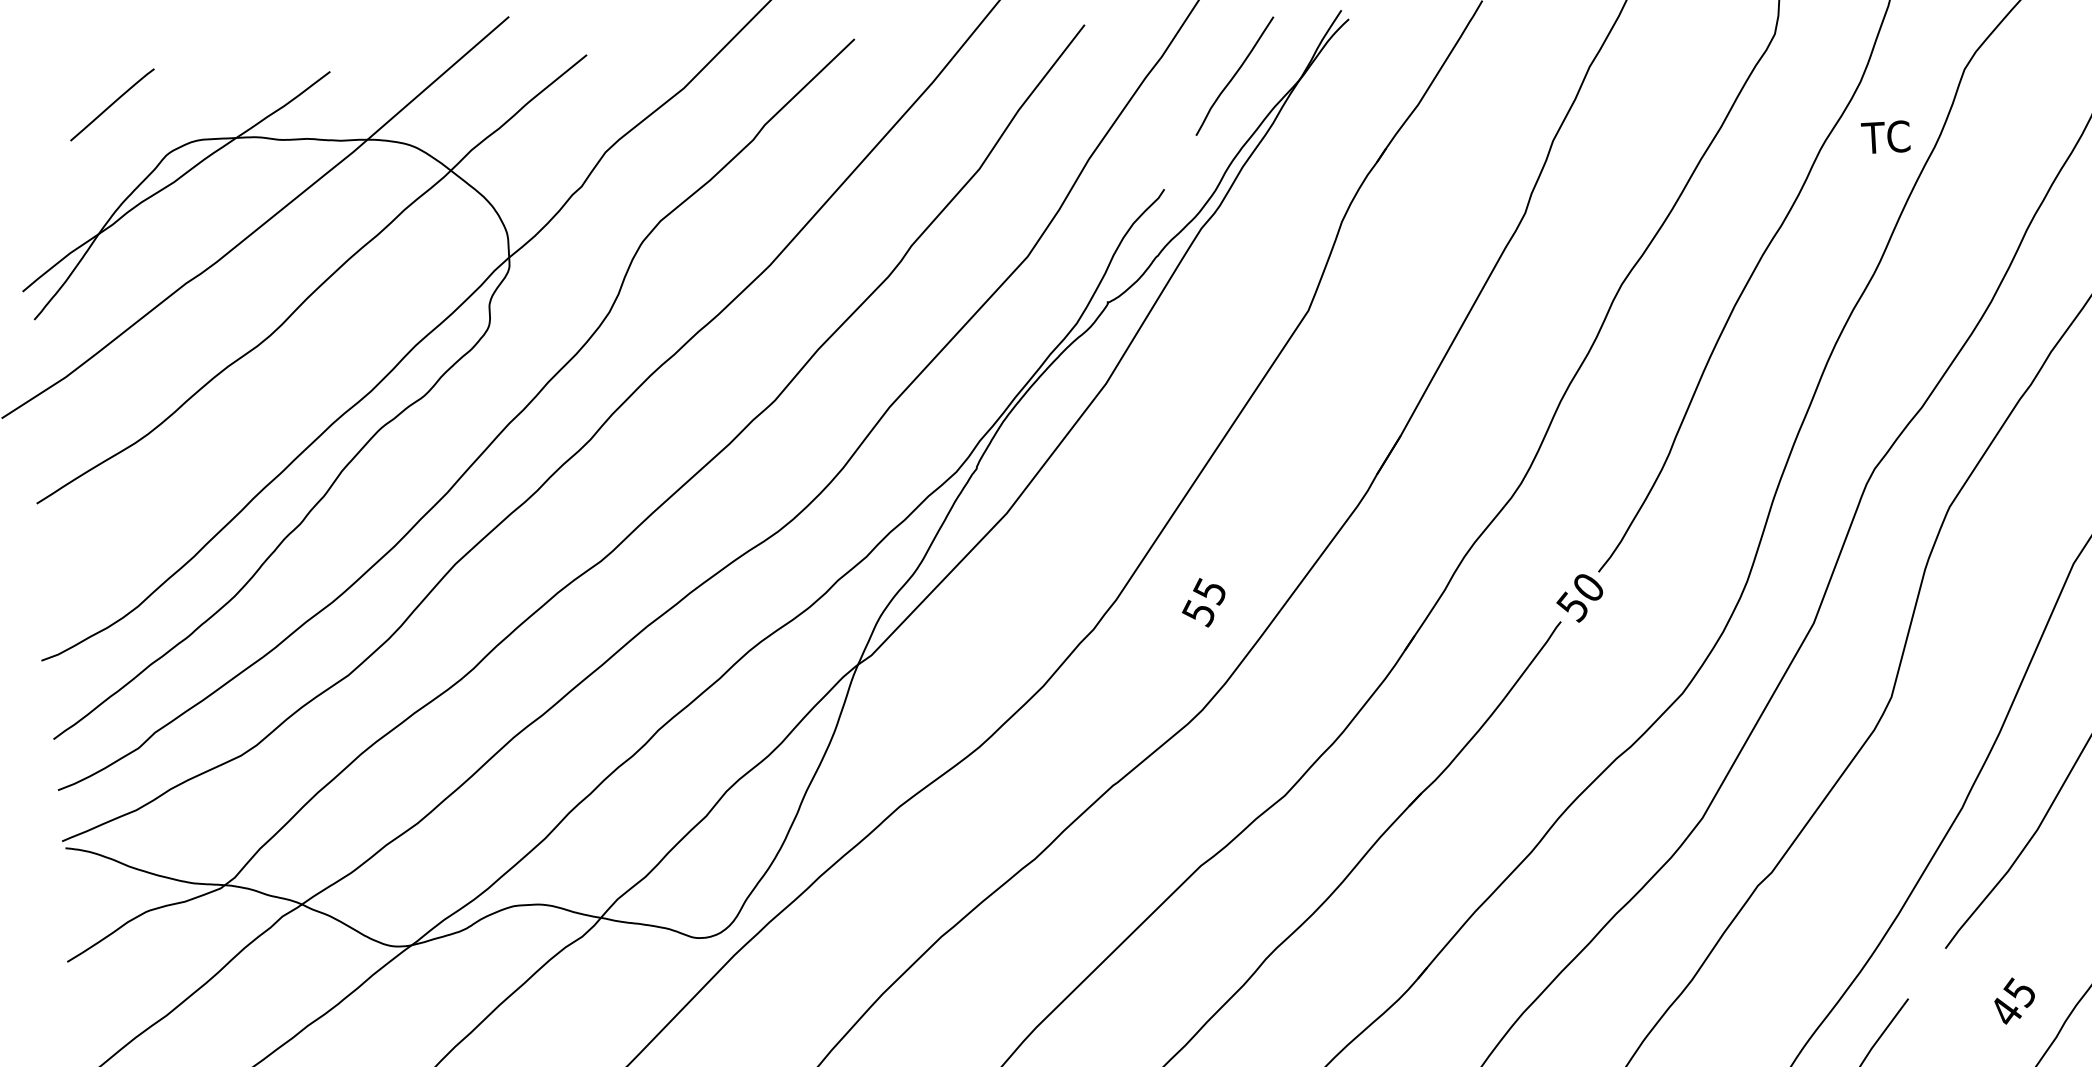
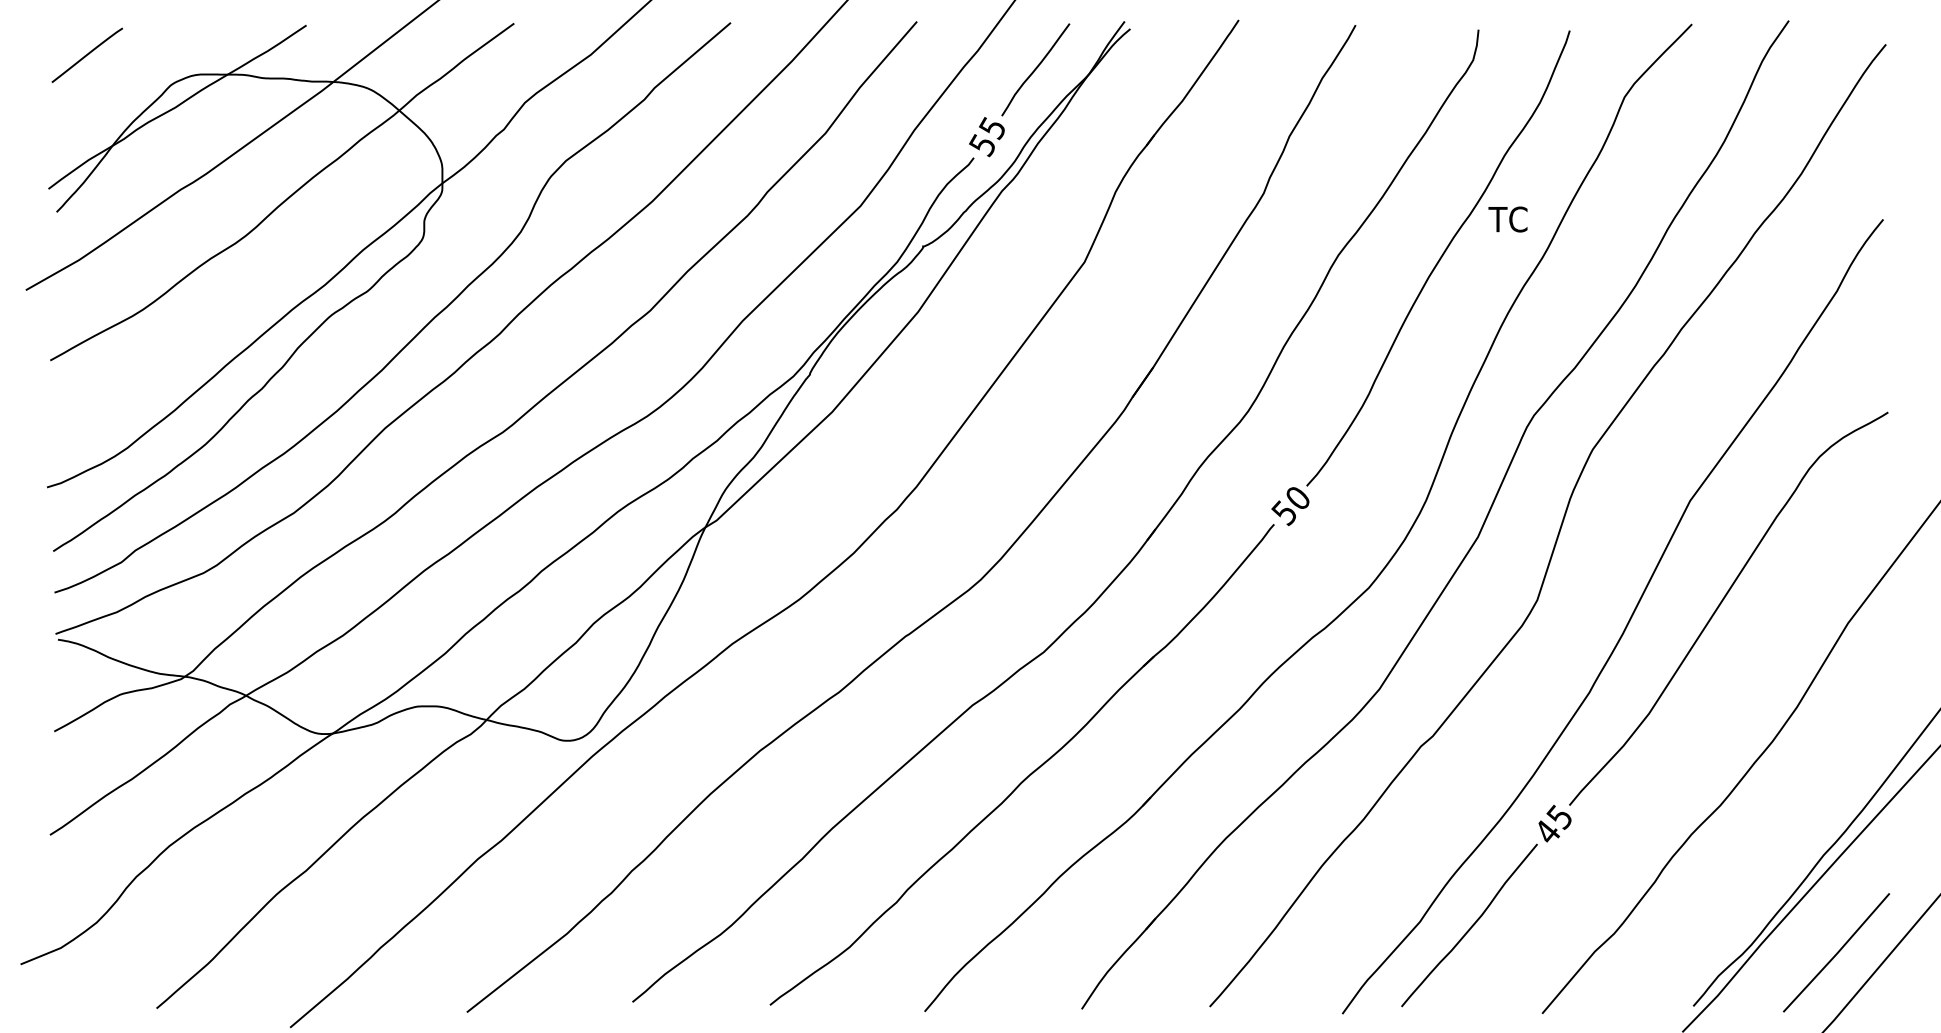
line: (111, 103) -> (86, 54), moved
text: (1885, 137) -> (1507, 219), moved
text: (1203, 603) -> (986, 137), moved
text: (2014, 1000) -> (1554, 823), moved

